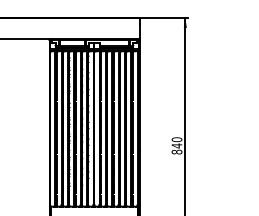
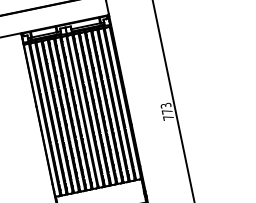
text: (176, 145) -> (166, 111), 840 -> 773

